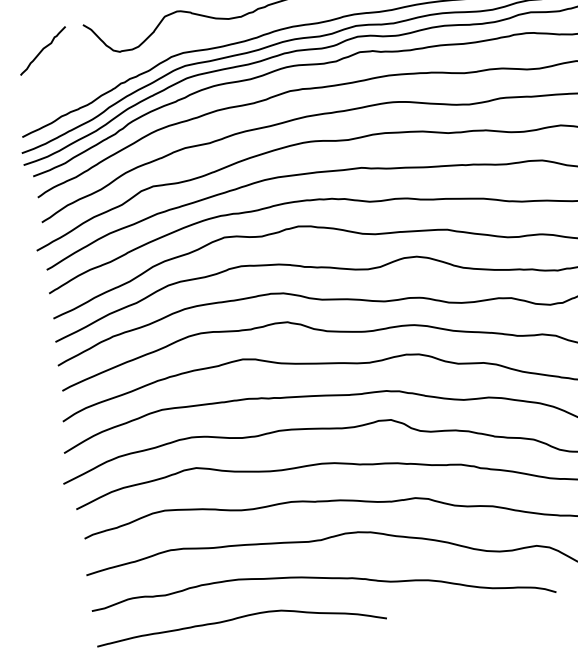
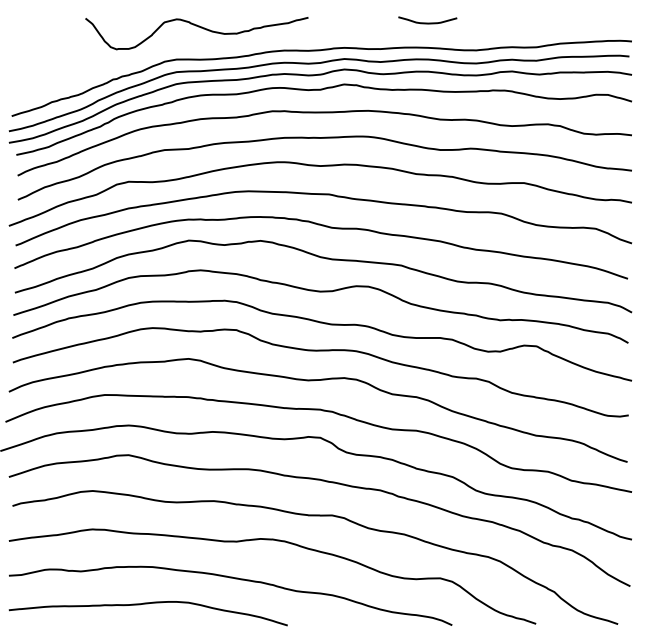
curve: (42, 51) -> (43, 37), removed

